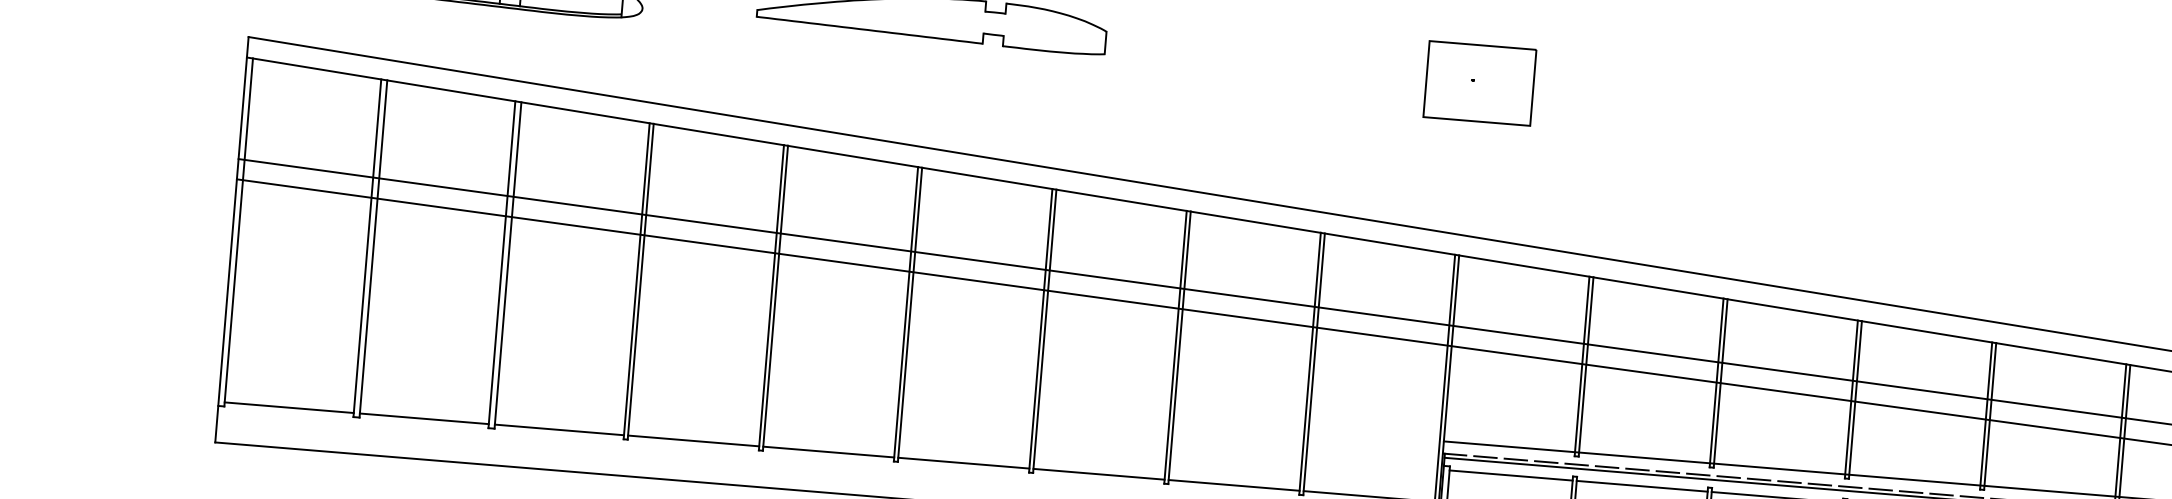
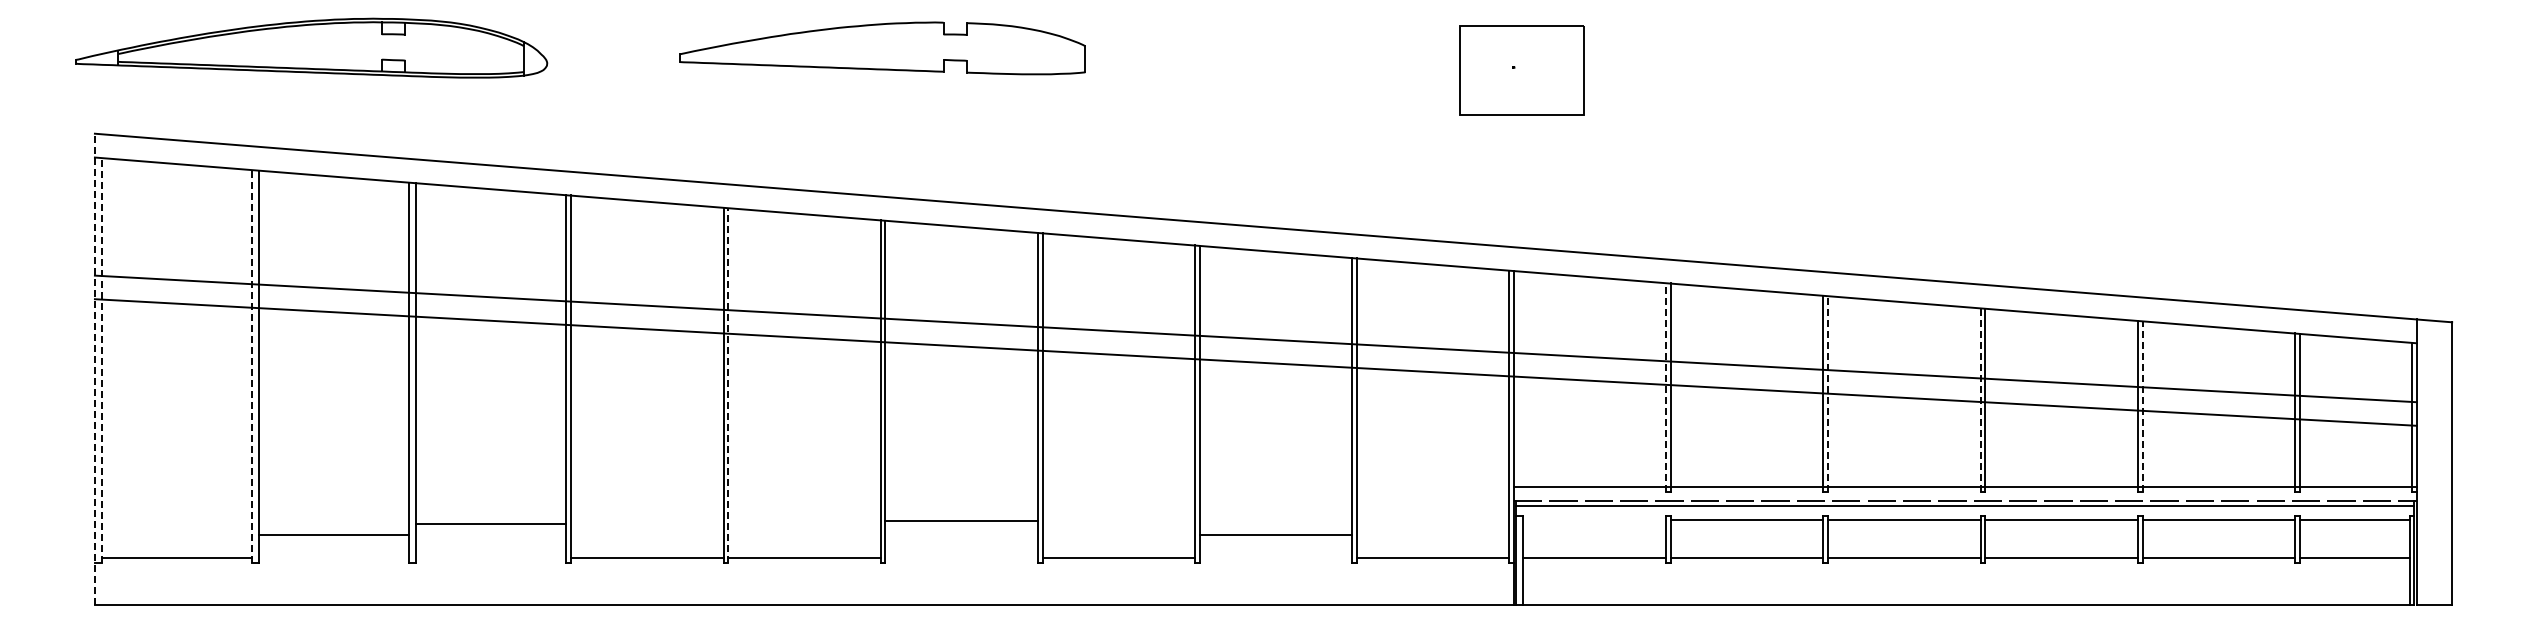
line: (238, 231) -> (101, 359), solid -> dashed
line: (231, 239) -> (94, 369), solid -> dashed
line: (367, 247) -> (252, 365), solid -> dashed
line: (775, 297) -> (728, 384), solid -> dashed
line: (1582, 366) -> (1666, 387), solid -> dashed
line: (1720, 383) -> (1828, 394), solid -> dashed
line: (1851, 399) -> (1980, 400), solid -> dashed
line: (1990, 416) -> (2142, 406), solid -> dashed
line: (424, 419) -> (334, 535), moved
line: (559, 430) -> (491, 524), moved
line: (963, 463) -> (961, 521), moved
line: (1510, 475) -> (1594, 520), removed
line: (1233, 485) -> (1275, 535), moved

